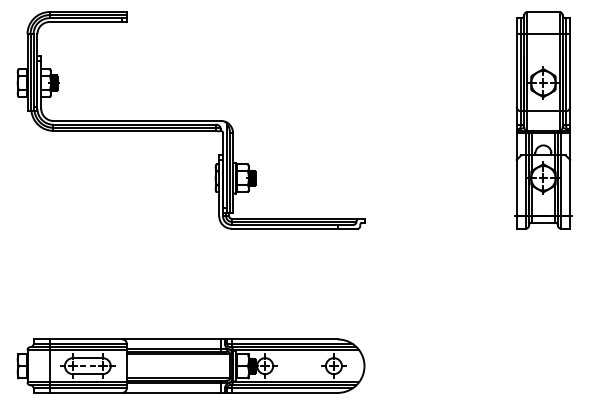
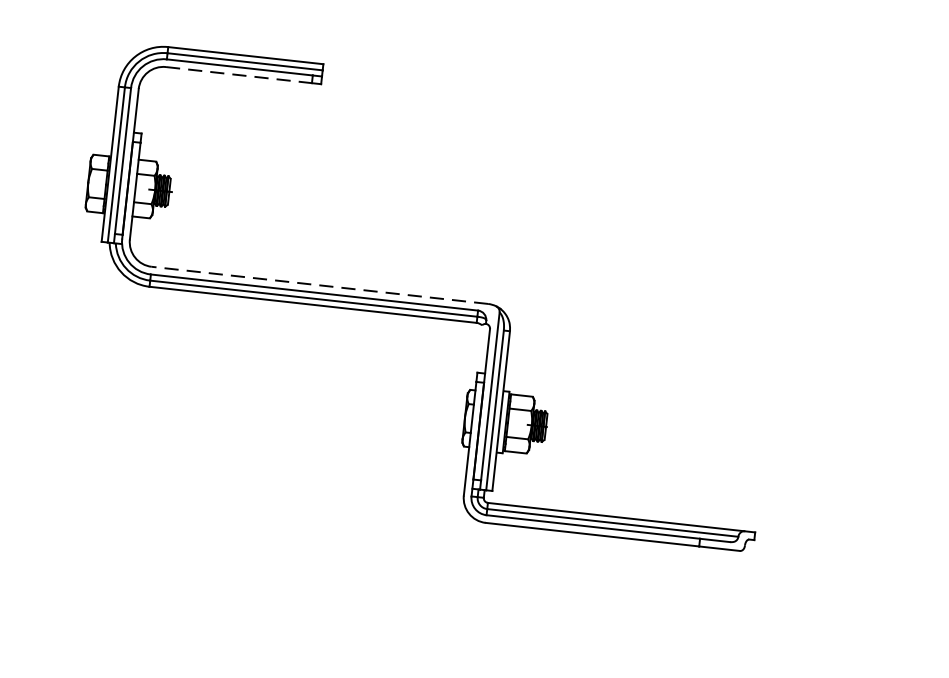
line: (86, 22) -> (239, 76), solid -> dashed
line: (137, 120) -> (320, 284), solid -> dashed

